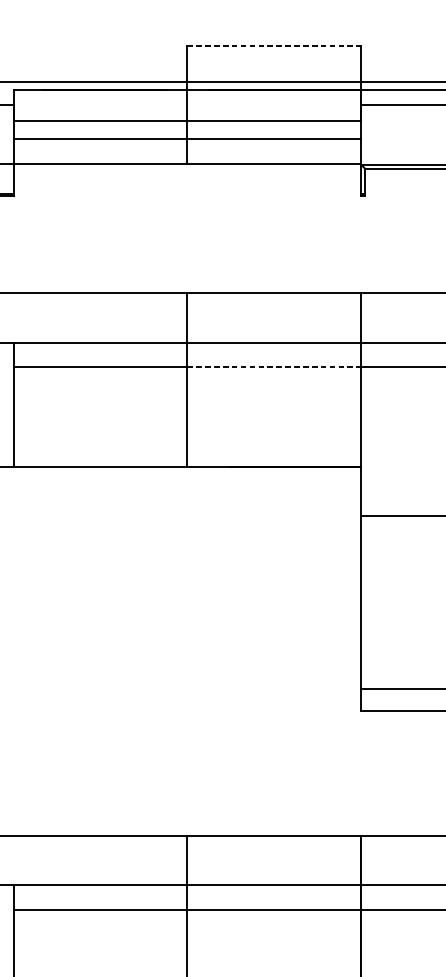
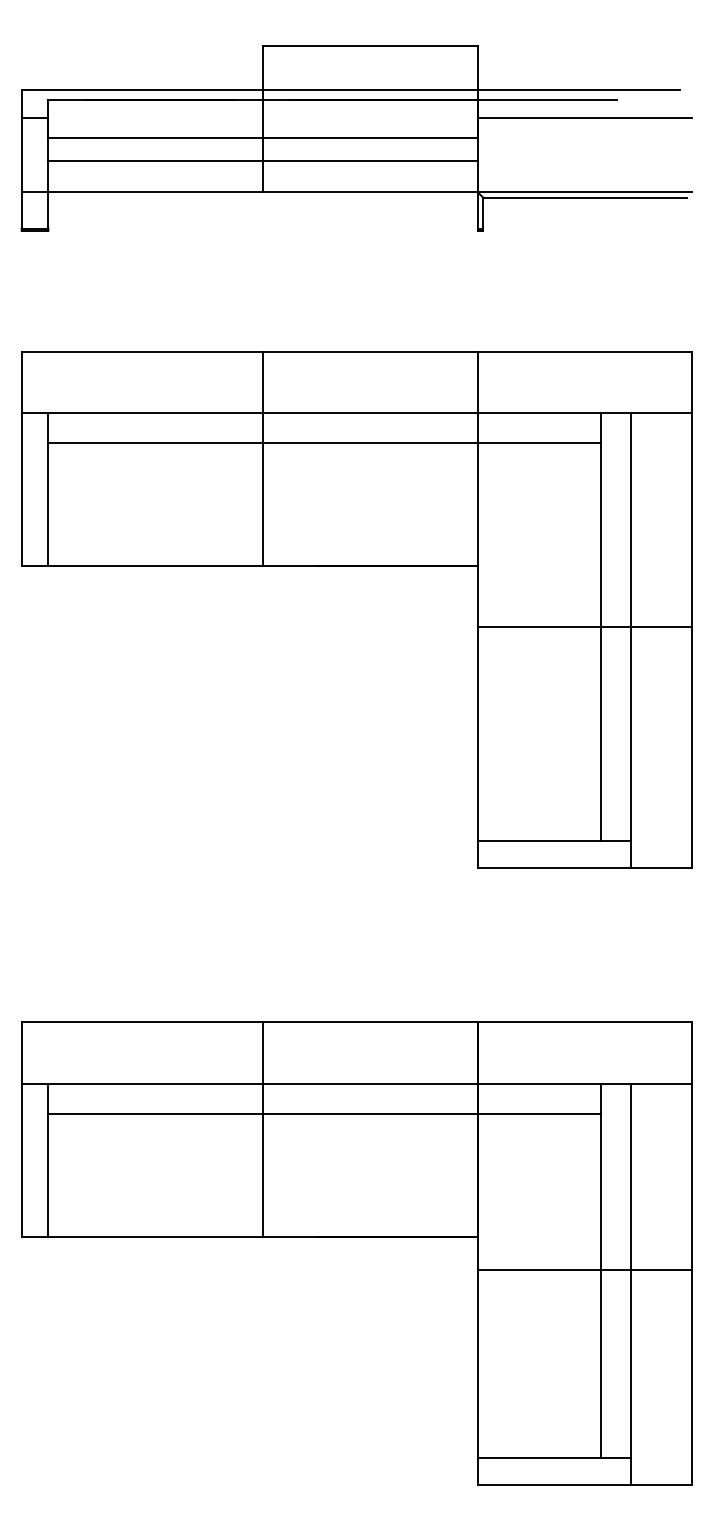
line: (274, 45) -> (370, 45), dashed -> solid
line: (274, 367) -> (370, 443), dashed -> solid

